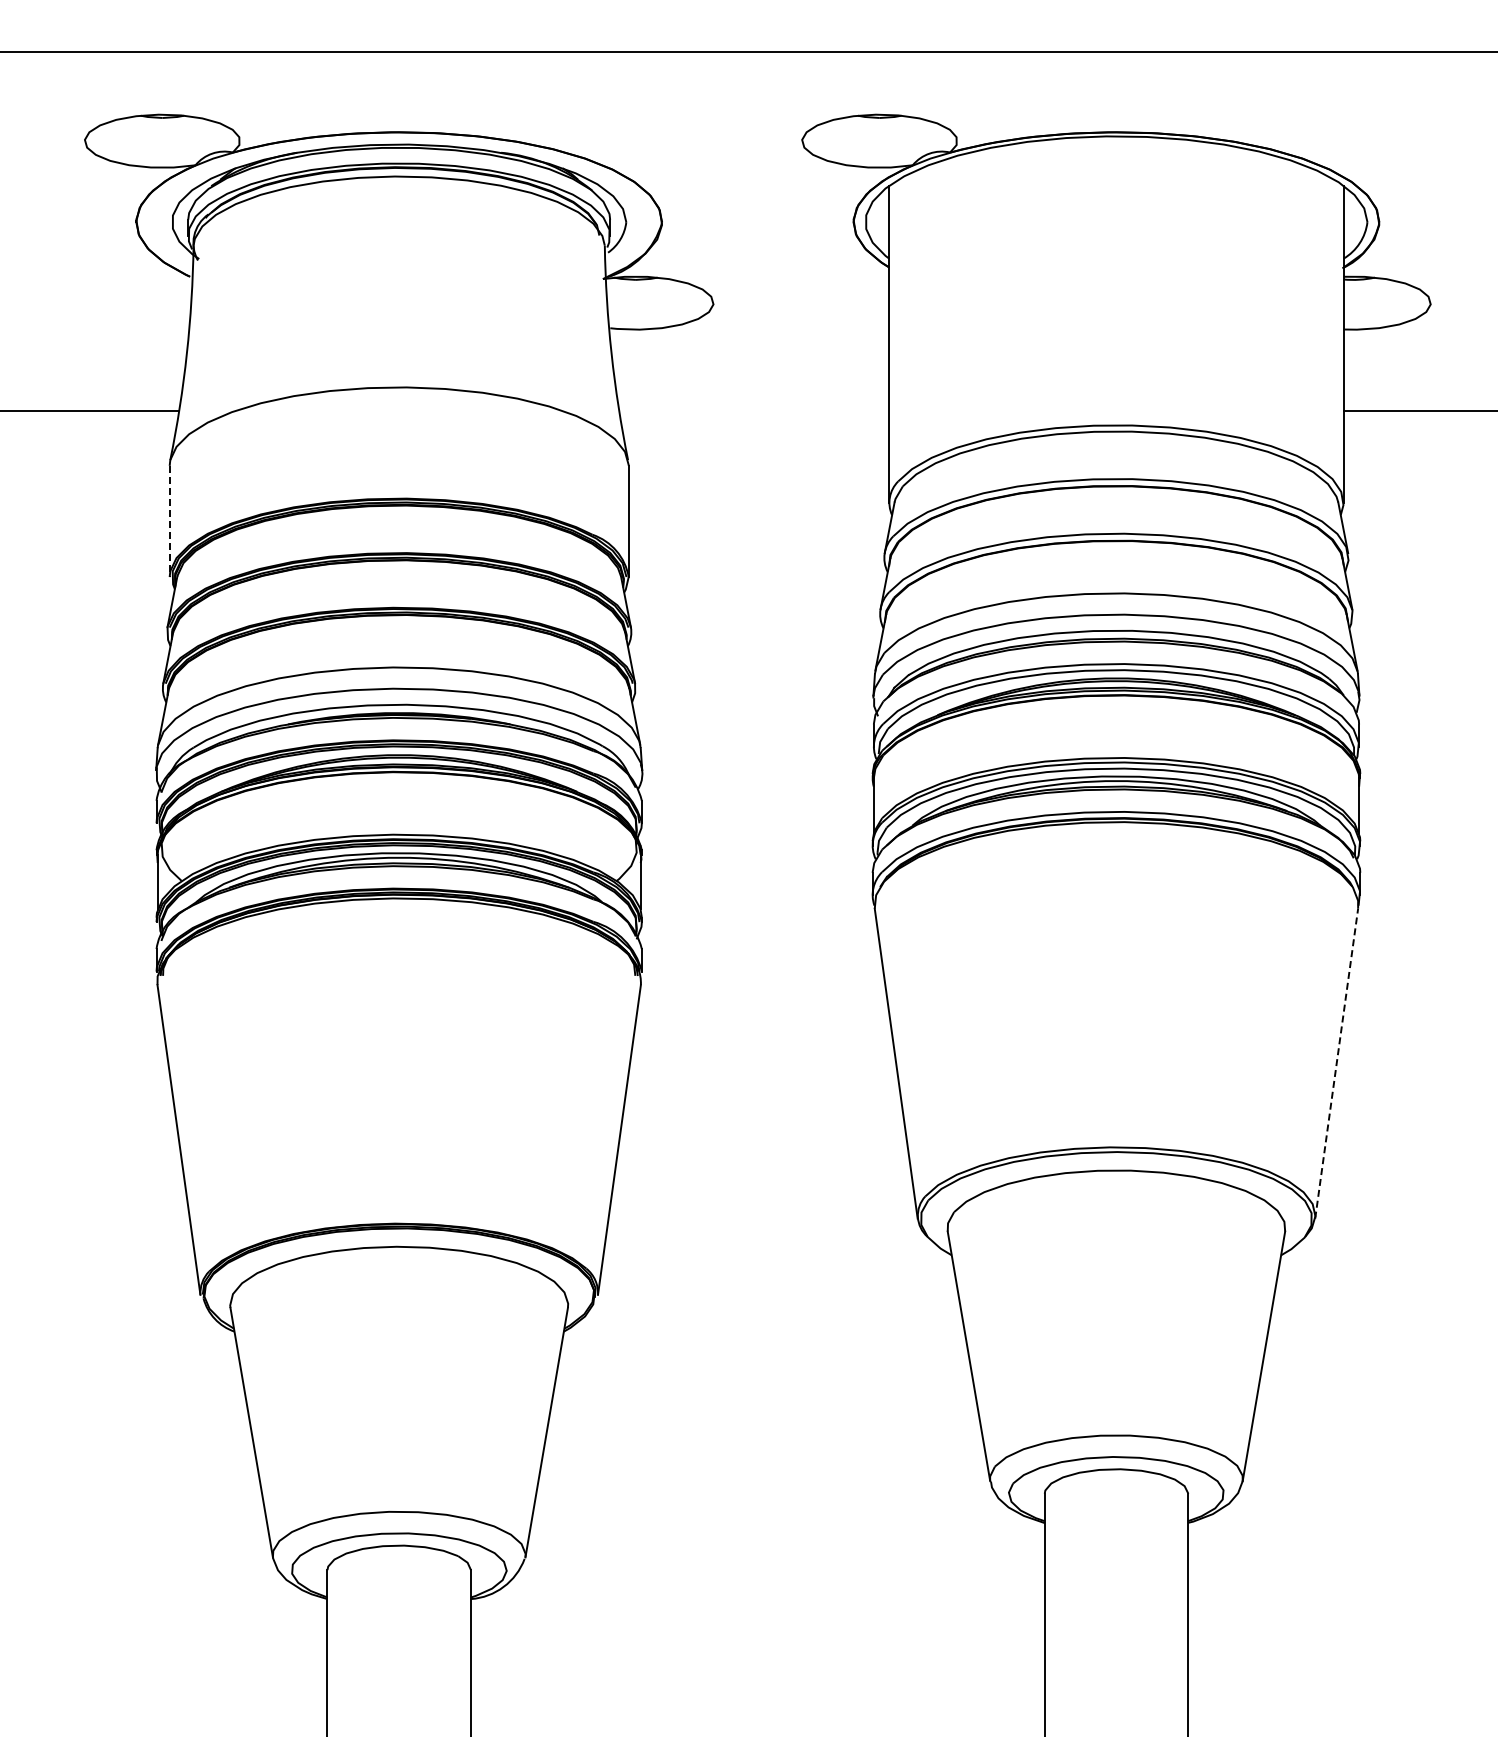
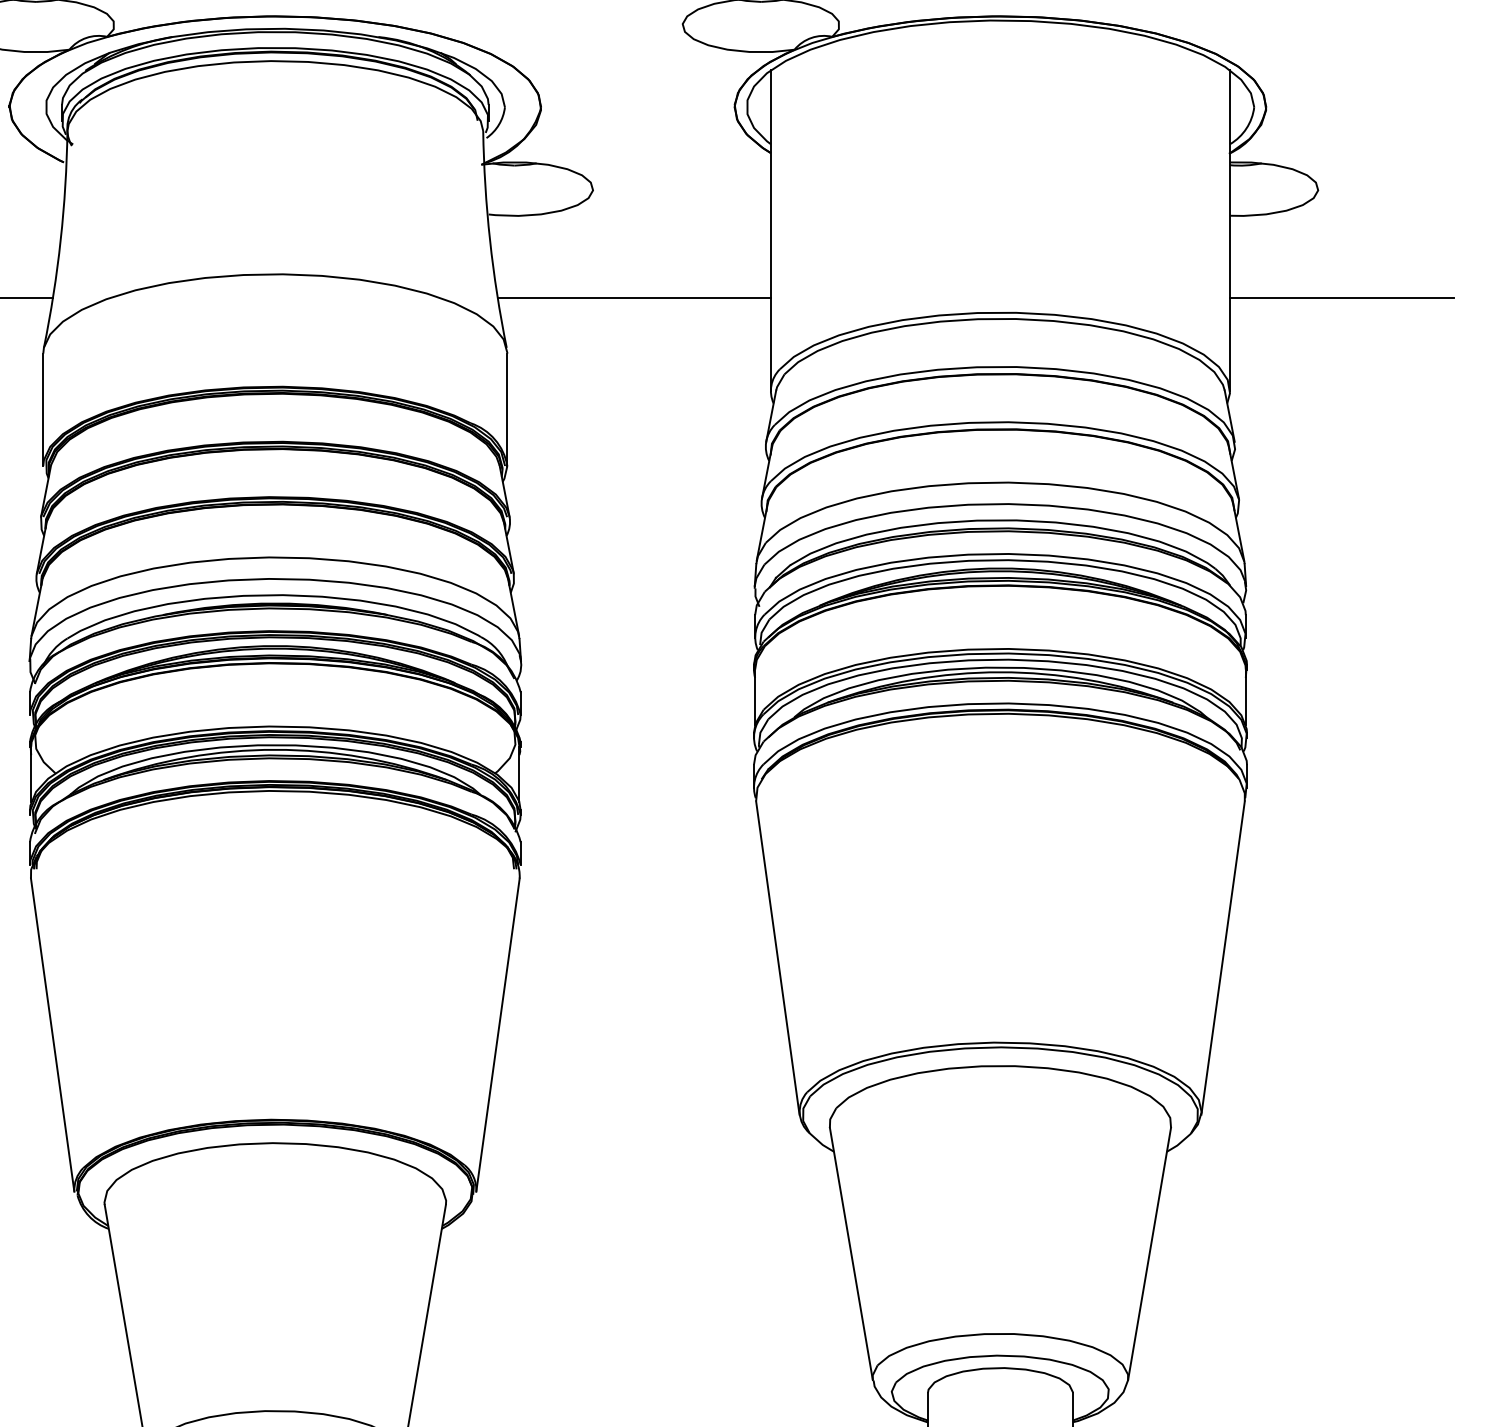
line: (754, 410) -> (634, 297), added
line: (169, 521) -> (43, 409), dashed -> solid
line: (1336, 1063) -> (1222, 957), dashed -> solid

